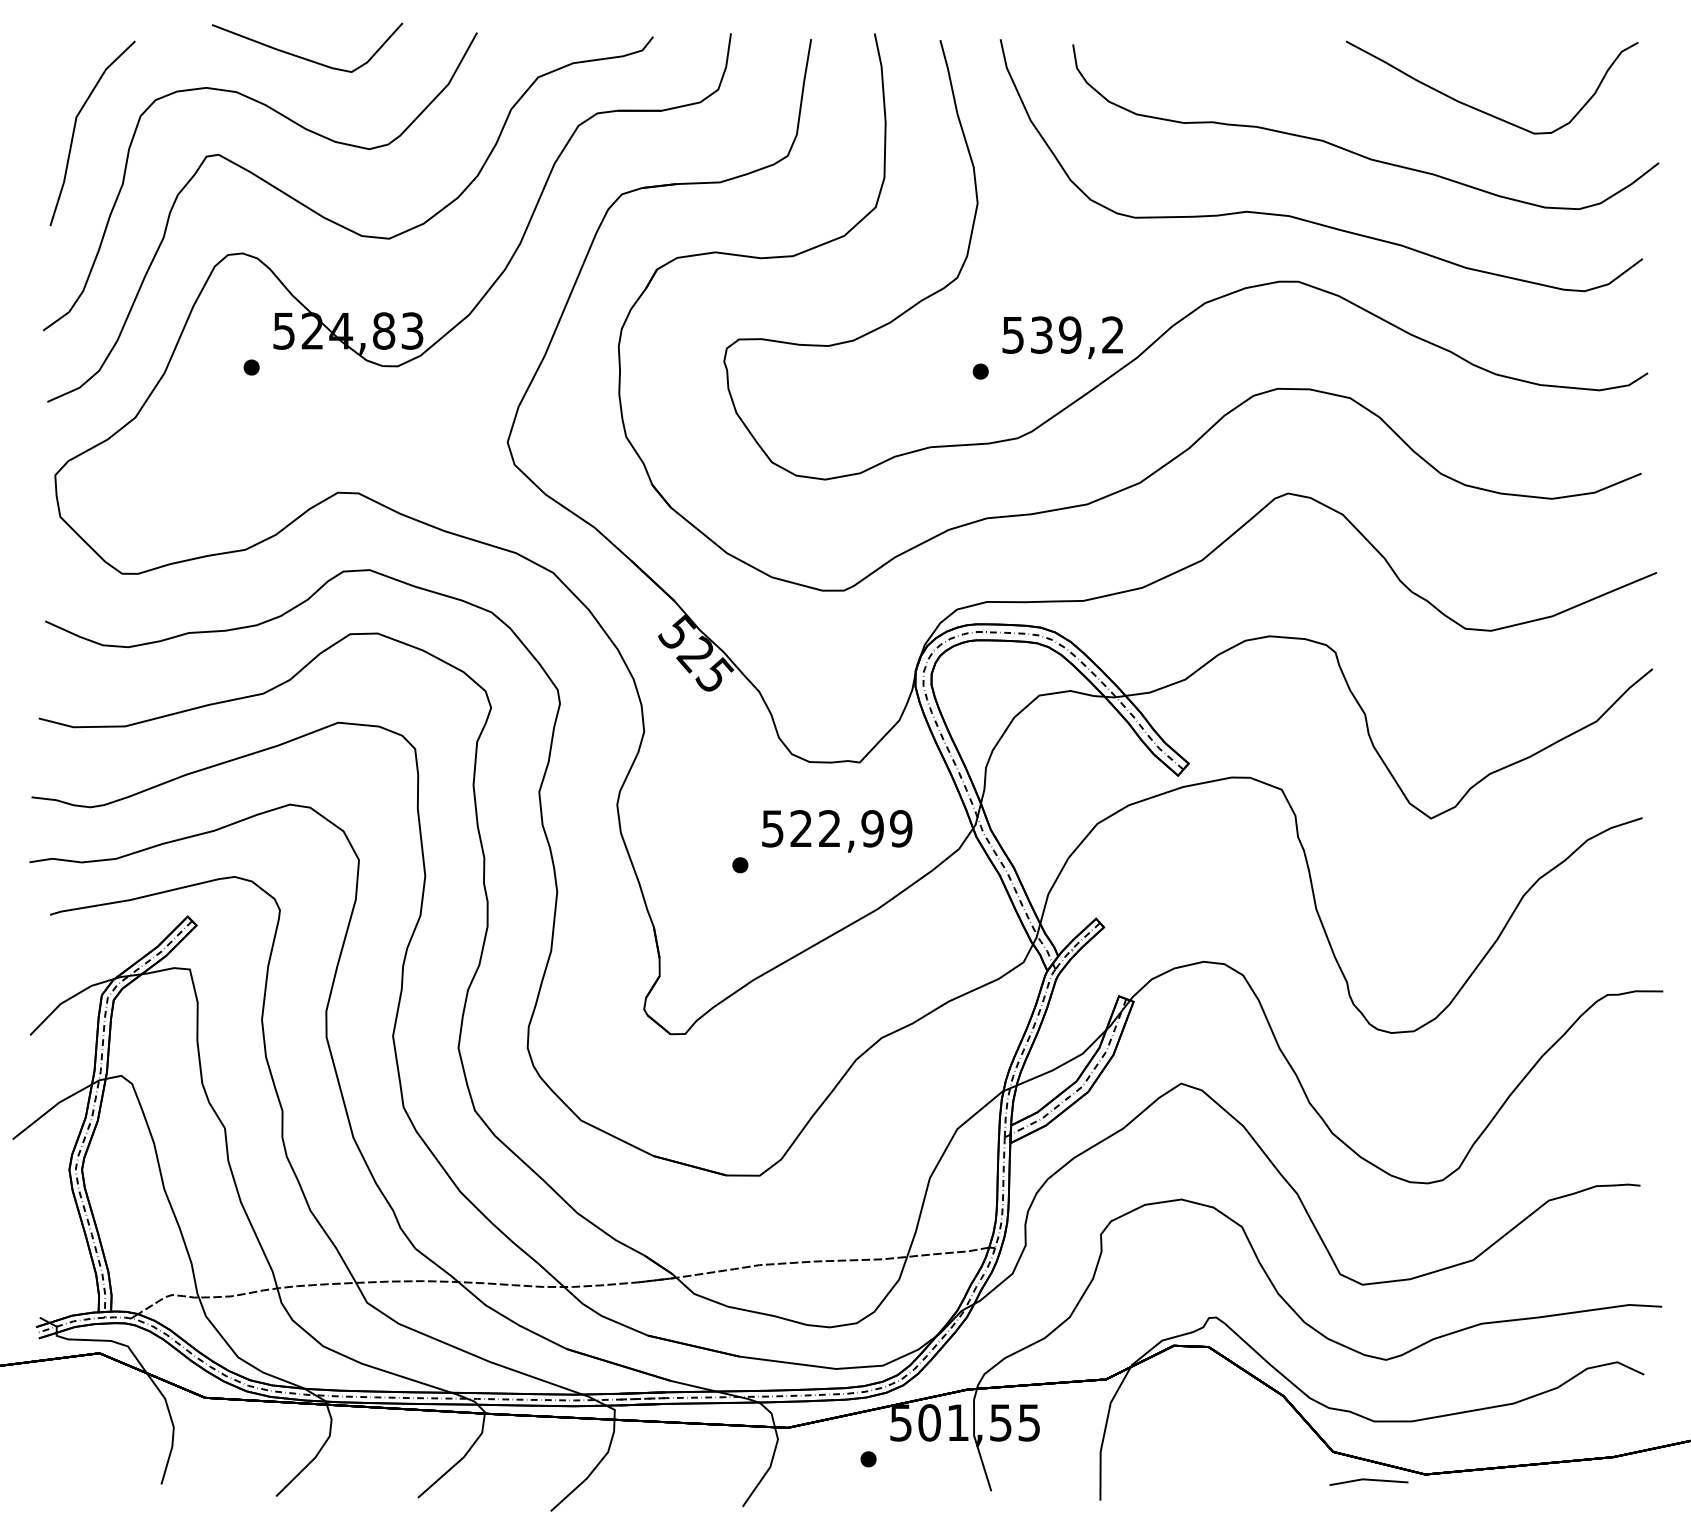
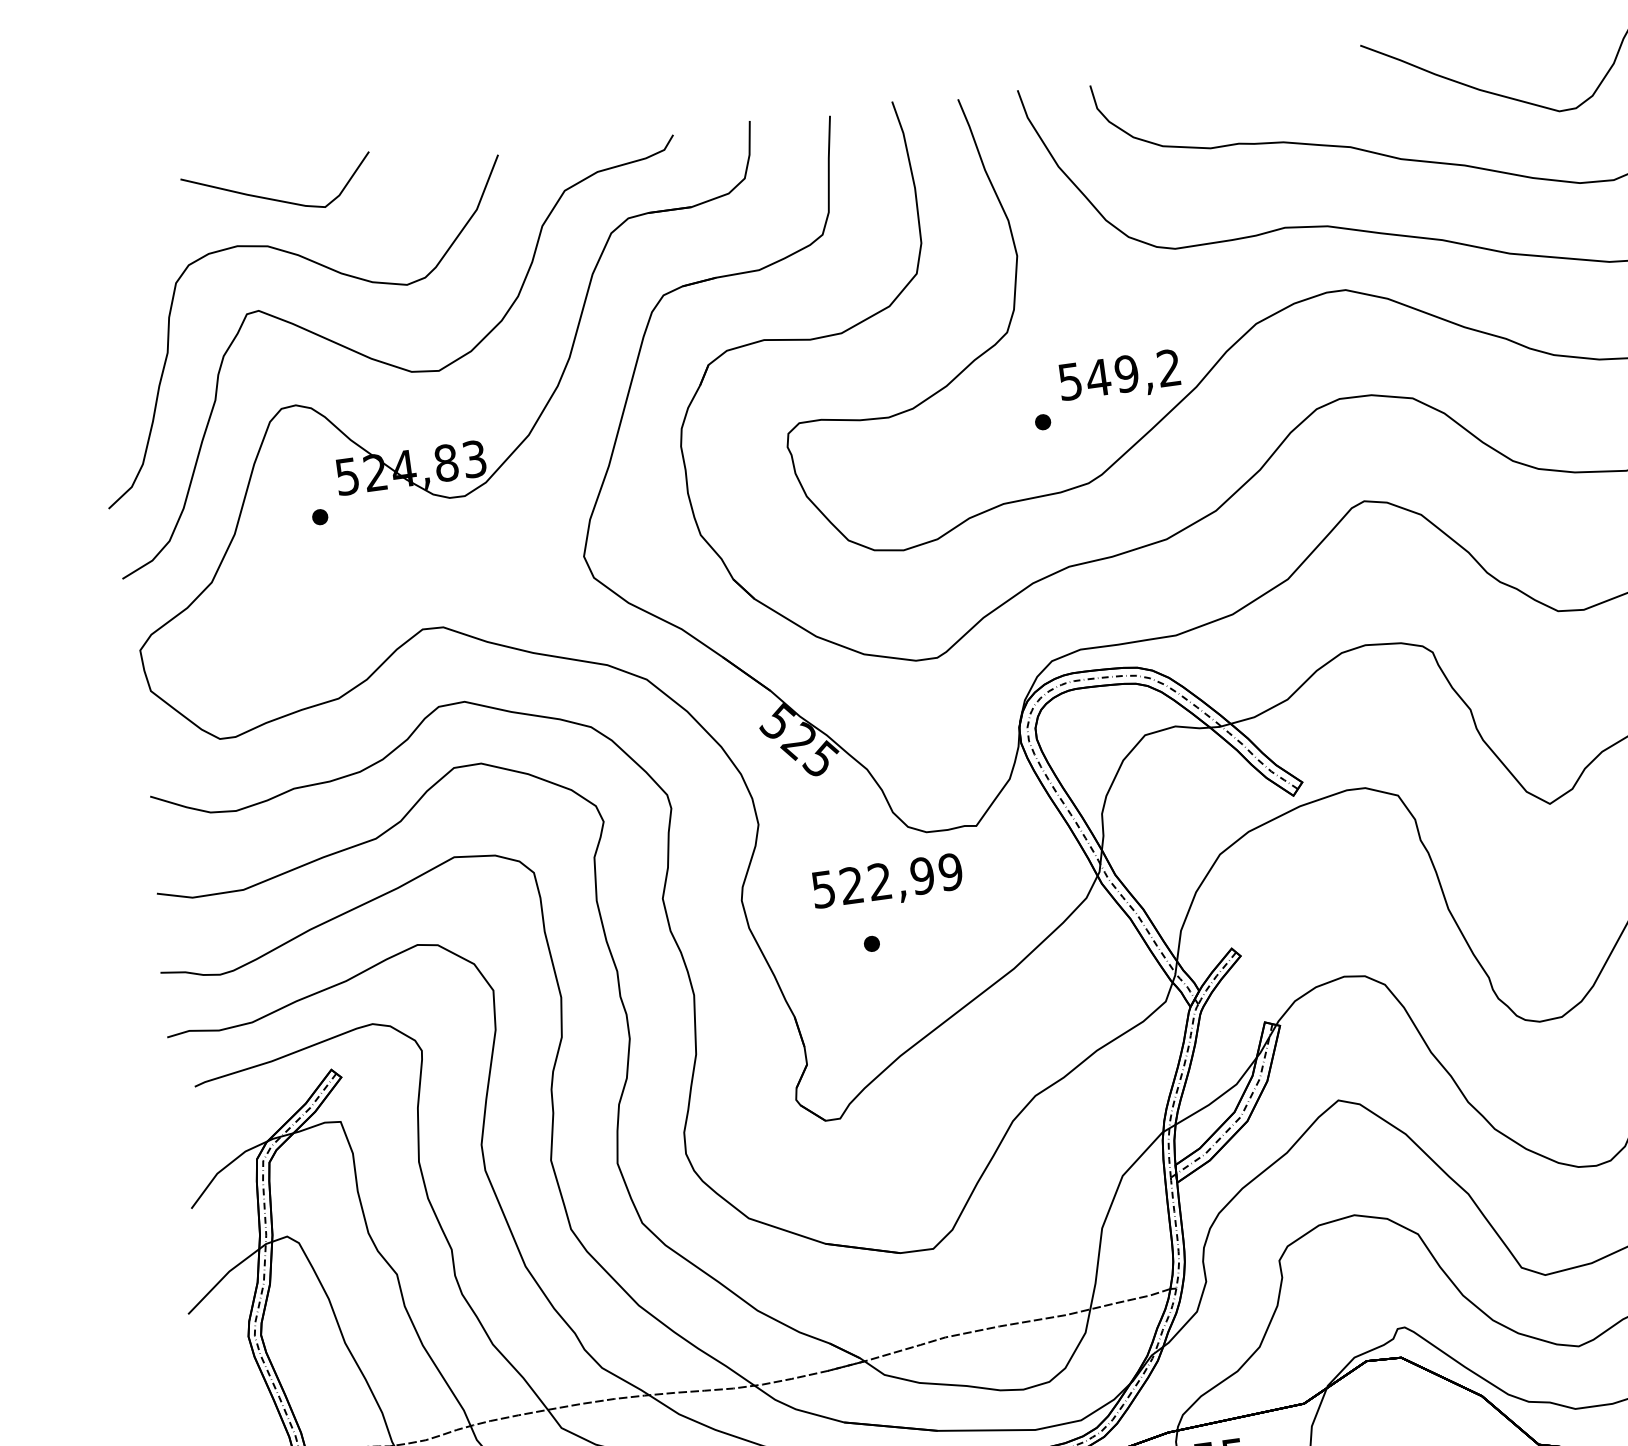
curve: (304, 57) -> (276, 199), moved
line: (75, 129) -> (113, 305), removed
text: (1041, 334) -> (1098, 377), 539,2 -> 549,2
text: (837, 831) -> (888, 883), moved

